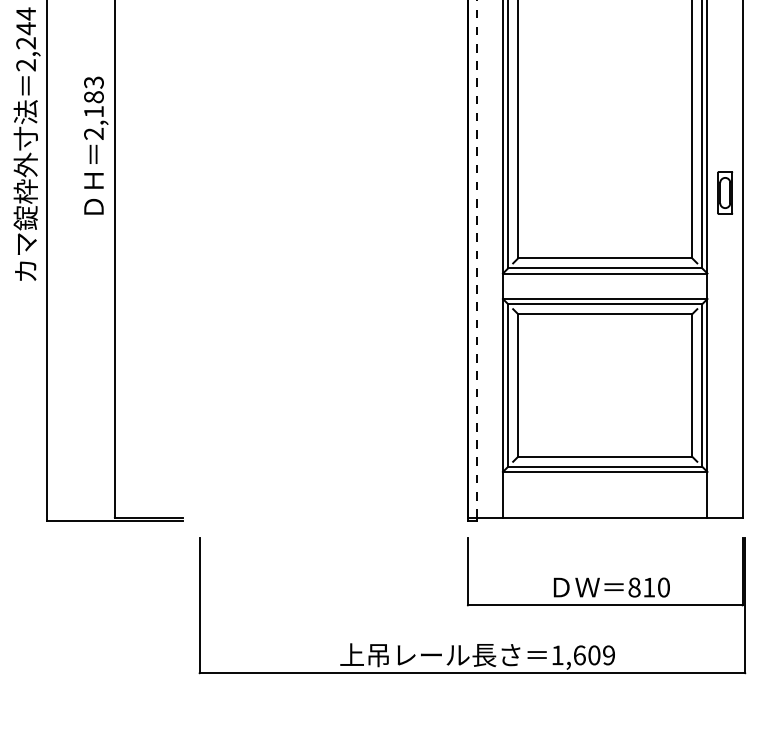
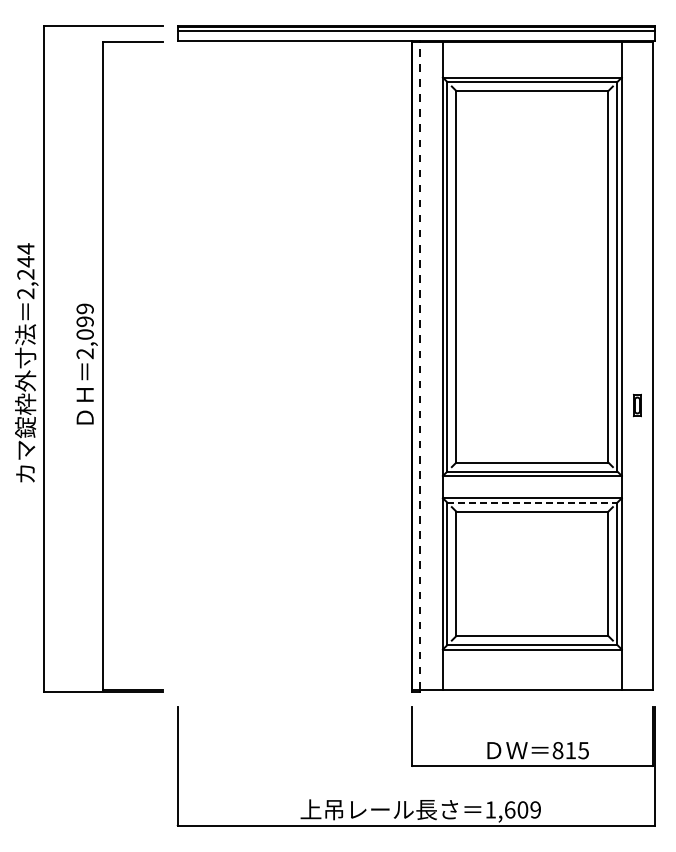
text: (93, 96) -> (84, 321), 2,183 -> 2,099
part: (725, 192) -> (637, 405), size x0.6
line: (605, 303) -> (532, 502), solid -> dashed
text: (663, 587) -> (583, 750), 810 -> 815

